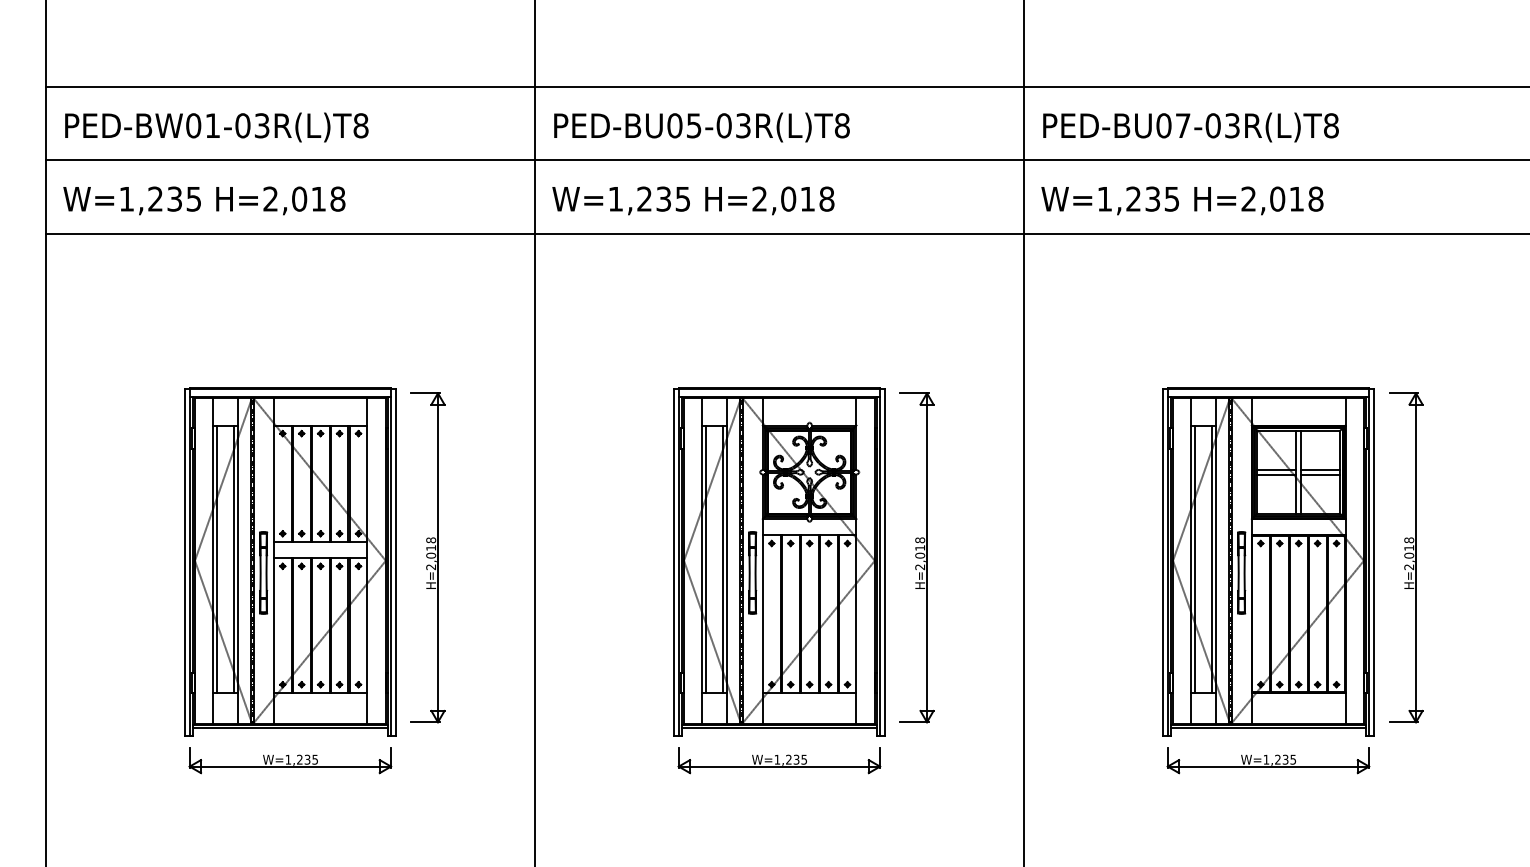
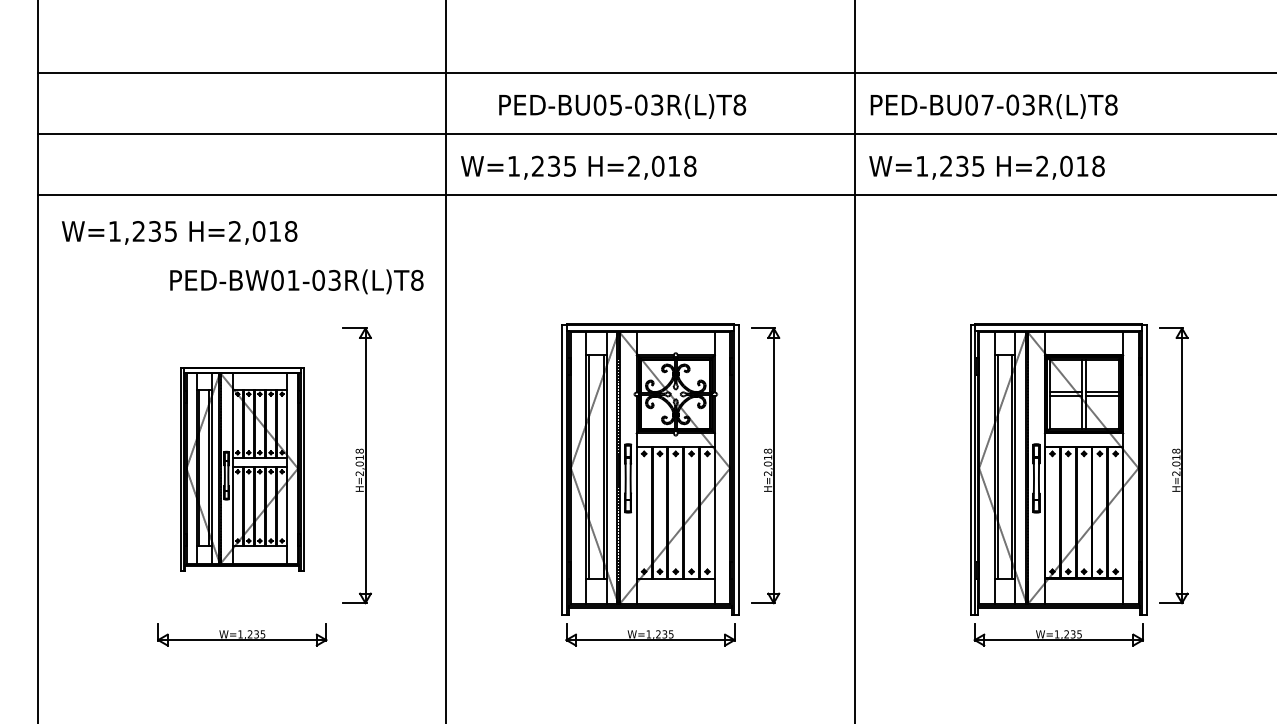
text: (216, 127) -> (296, 281), moved
text: (701, 127) -> (622, 106), moved
text: (204, 200) -> (179, 232), moved
part: (290, 561) -> (242, 468), size x0.7

